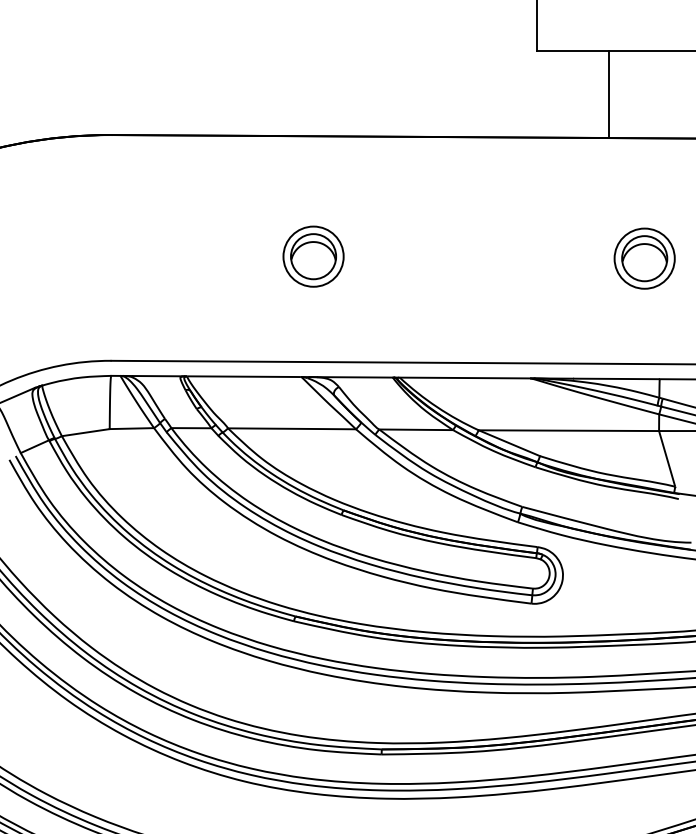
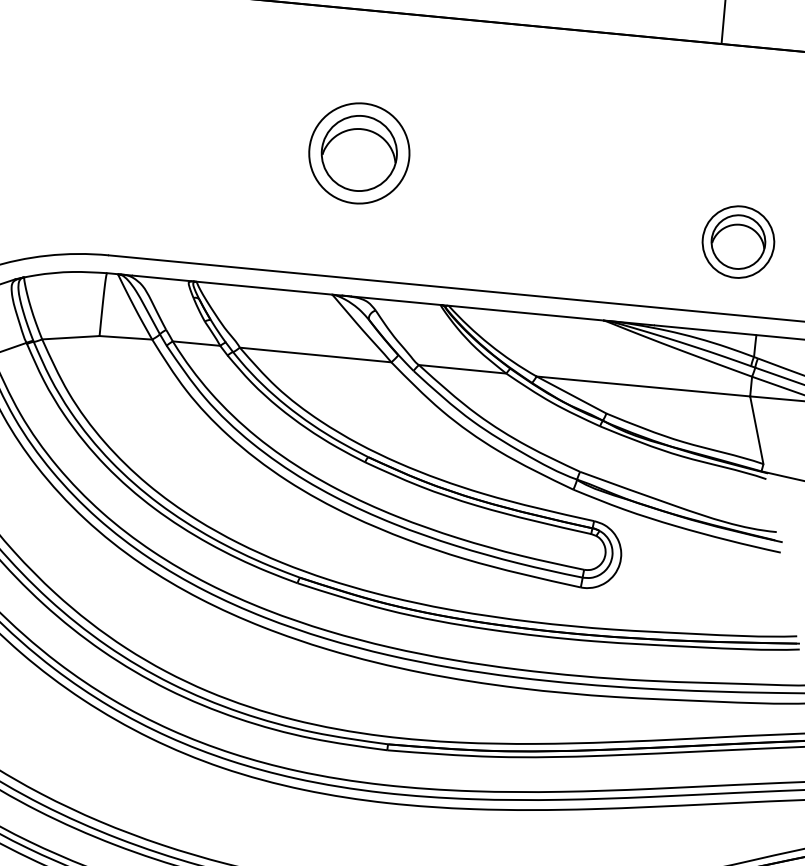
part: (313, 256) -> (359, 153), size x1.4
part: (644, 258) -> (738, 241), moved

